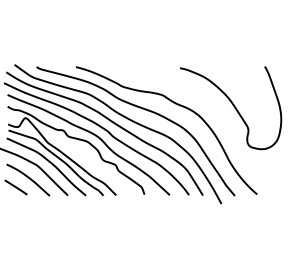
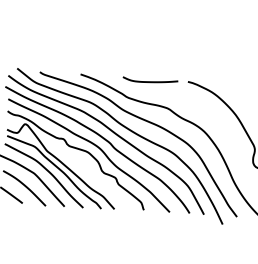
curve: (143, 69) -> (150, 80), added

